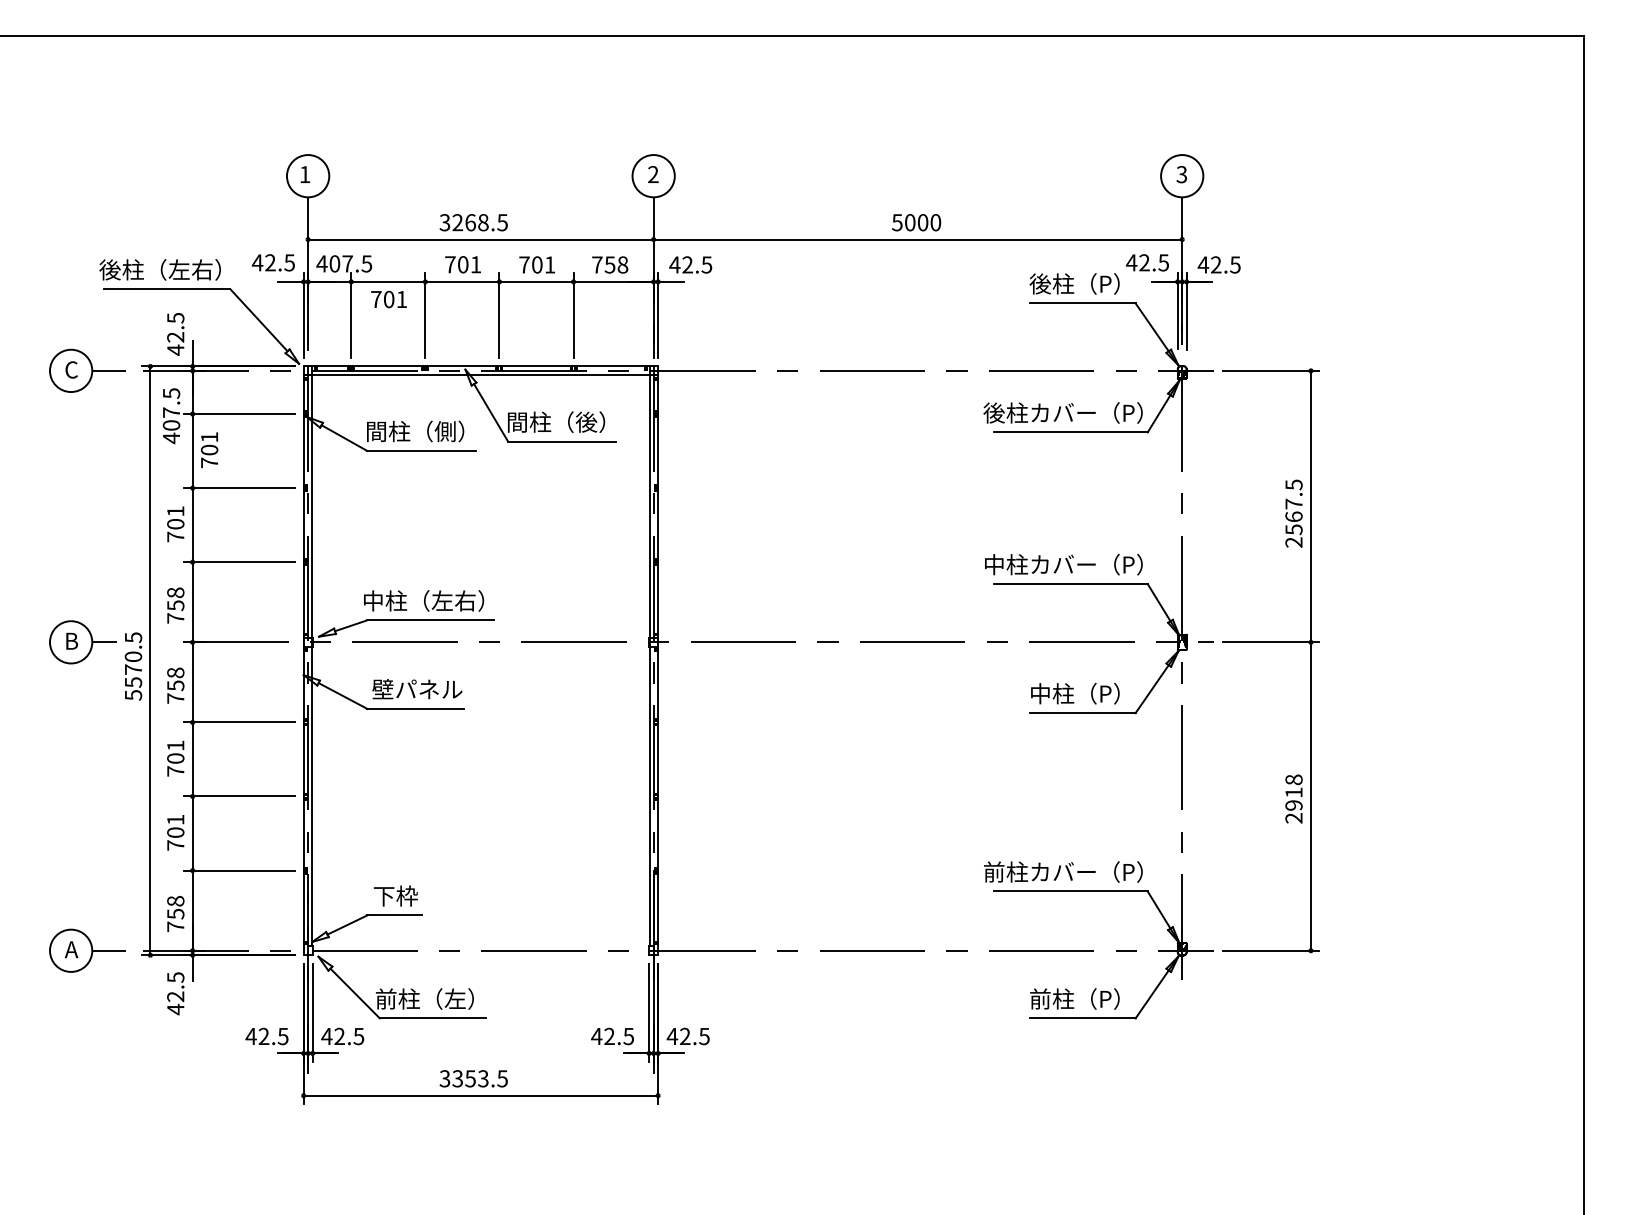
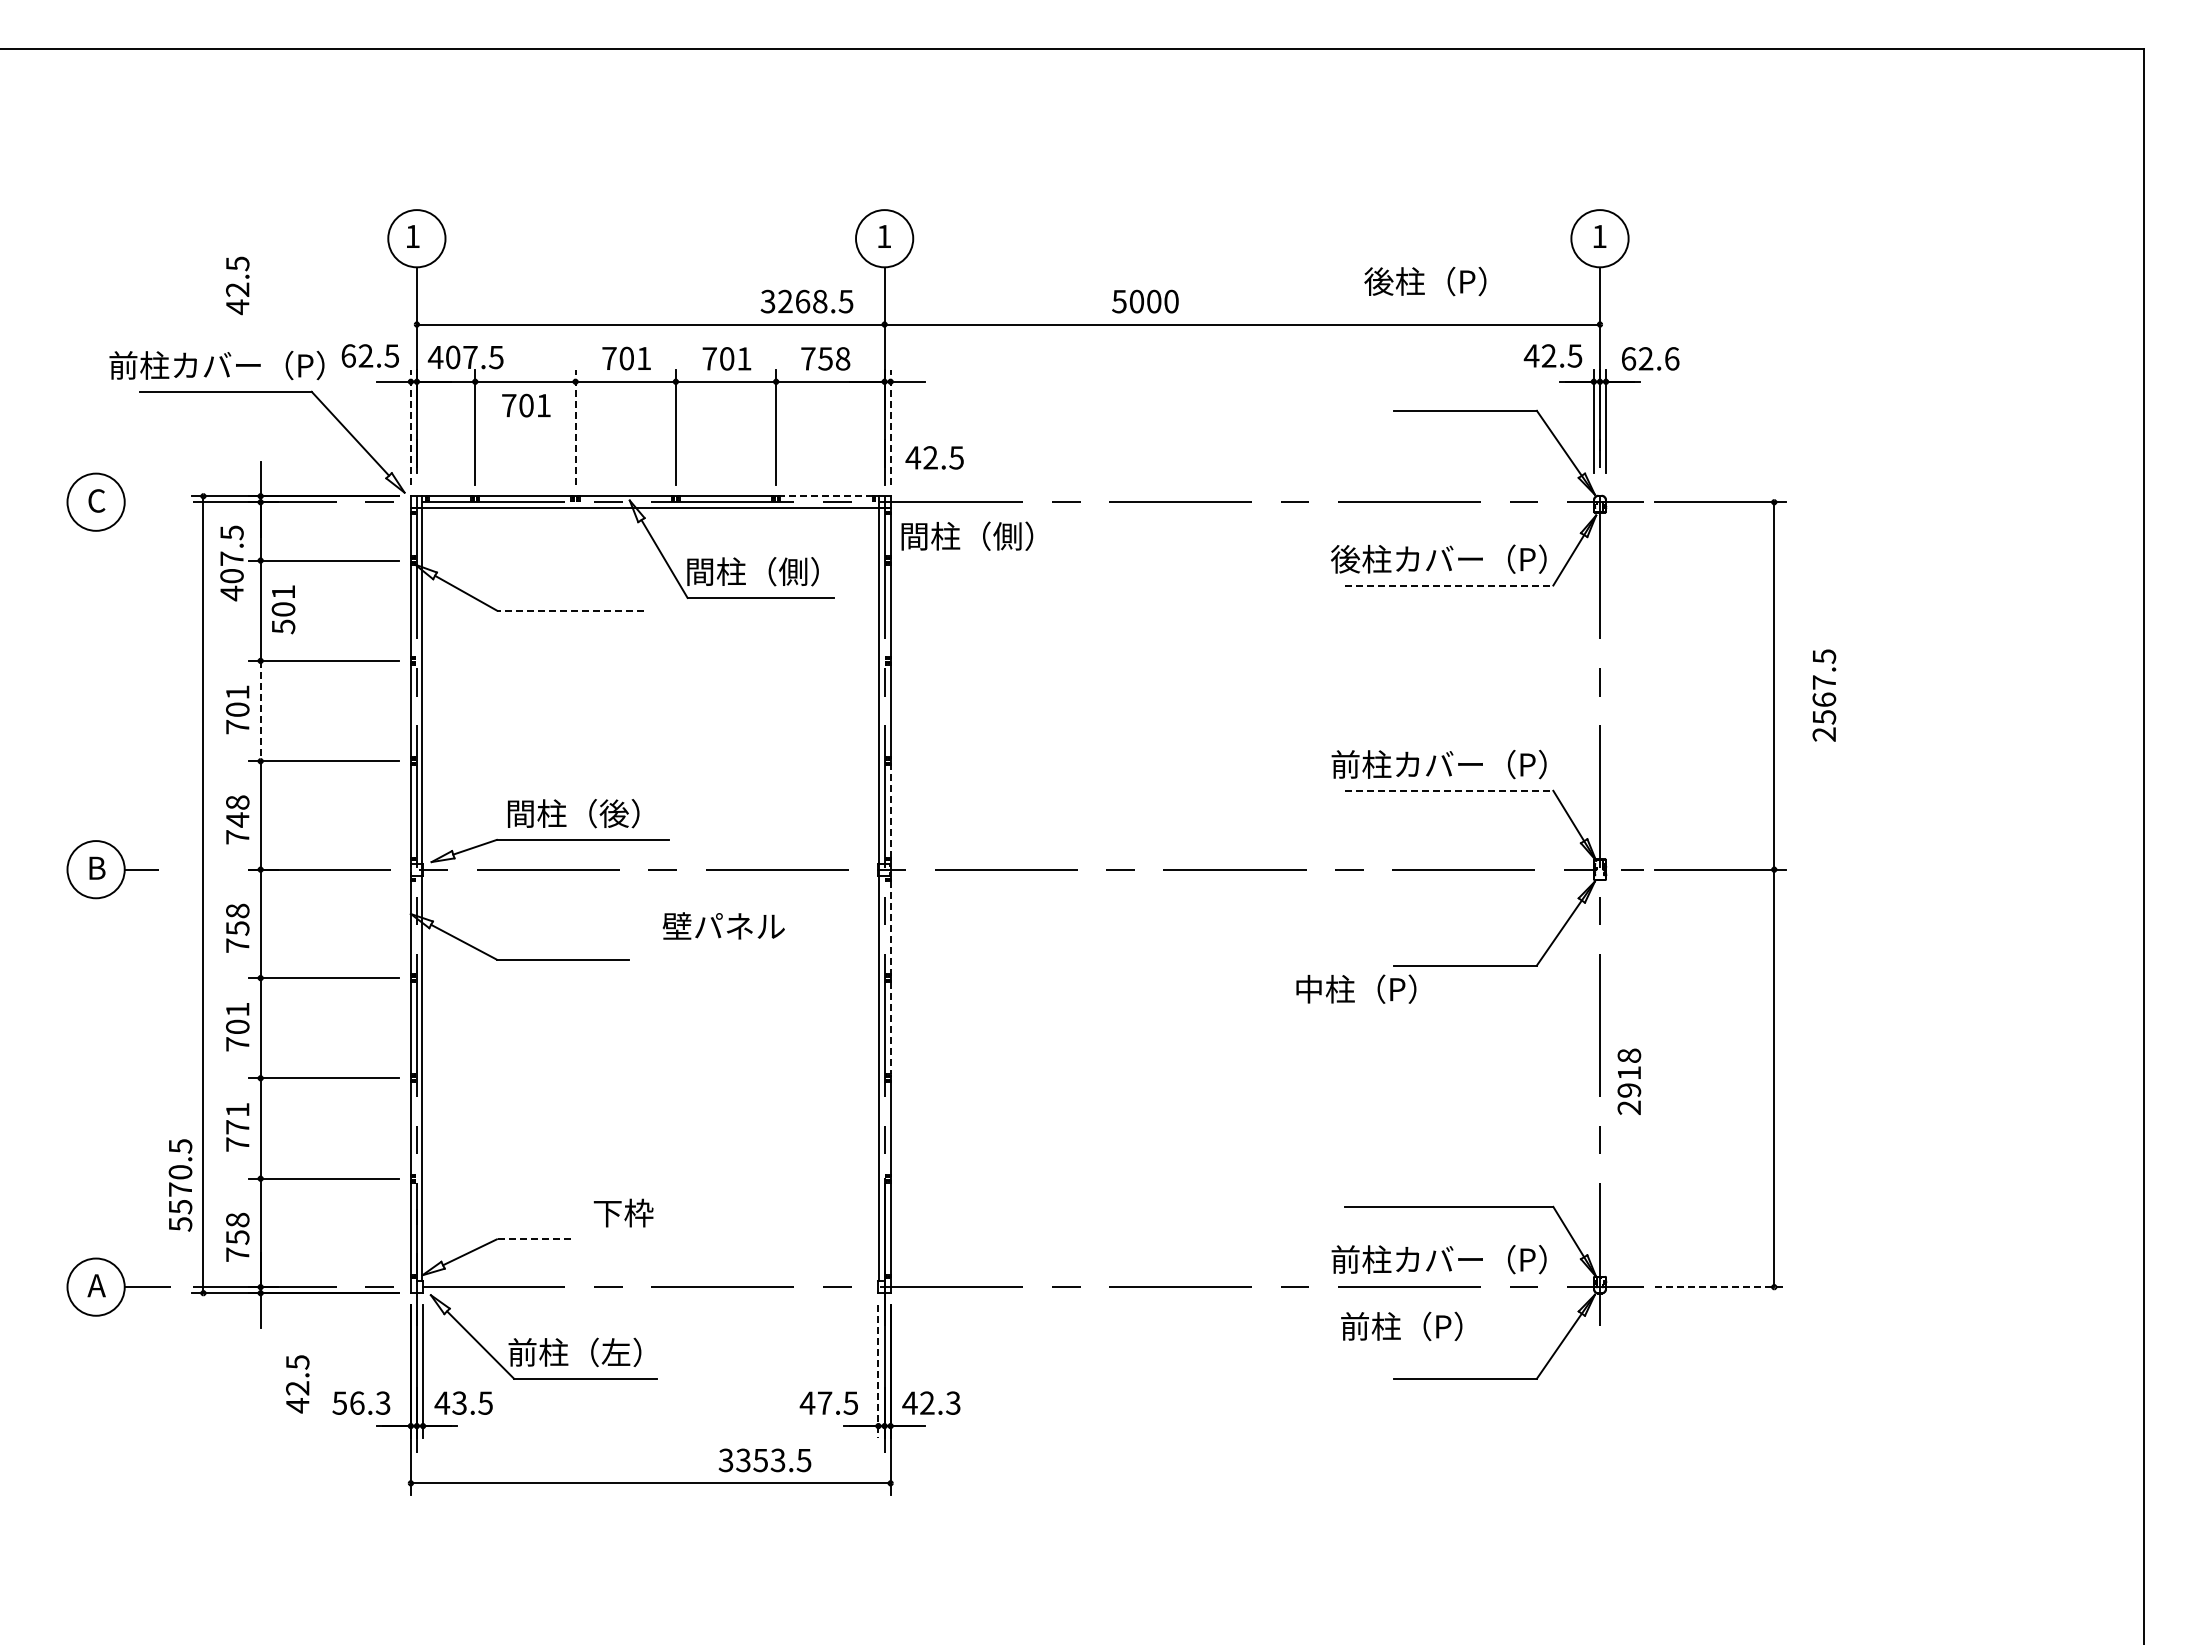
text: (653, 173) -> (884, 235), 2 -> 1
text: (1181, 174) -> (1599, 236), 3 -> 1
text: (473, 222) -> (806, 301), moved
text: (916, 222) -> (1145, 301), moved
text: (257, 262) -> (348, 355), 42.5 -> 62.5
text: (690, 264) -> (934, 457), moved
text: (1218, 264) -> (1649, 358), 42.5 -> 62.6
text: (160, 269) -> (216, 365), 後柱（左右） -> 前柱カバー（P）
text: (1074, 283) -> (1425, 281), moved
line: (303, 315) -> (410, 427), solid -> dashed
line: (425, 315) -> (575, 427), solid -> dashed
line: (658, 315) -> (890, 427), solid -> dashed
text: (175, 334) -> (237, 285), moved
line: (610, 366) -> (826, 496), solid -> dashed
line: (109, 371) -> (147, 502), removed
text: (586, 422) -> (793, 571), 間柱（後） -> 間柱（側）
text: (415, 430) -> (967, 535), moved
line: (1071, 432) -> (1449, 585), solid -> dashed
line: (420, 450) -> (569, 610), solid -> dashed
text: (209, 462) -> (283, 626), 701 -> 501
text: (1294, 513) -> (1824, 695), moved
line: (192, 525) -> (260, 711), solid -> dashed
text: (994, 564) -> (1345, 764), 中柱カバー（P） -> 前柱カバー（P）
line: (1071, 583) -> (1449, 790), solid -> dashed
line: (658, 599) -> (890, 811), solid -> dashed
text: (423, 600) -> (573, 813), 中柱（左右） -> 間柱（後）
text: (175, 605) -> (237, 819), 758 -> 748
text: (133, 666) -> (180, 1185), moved
line: (658, 685) -> (890, 928), solid -> dashed
text: (417, 688) -> (723, 925), moved
text: (1075, 693) -> (1356, 988), moved
line: (658, 759) -> (890, 1028), solid -> dashed
text: (1294, 798) -> (1629, 1081), moved
text: (175, 832) -> (237, 1127), 701 -> 771
text: (1062, 871) -> (1438, 1259), moved
text: (395, 895) -> (623, 1212), moved
line: (394, 915) -> (533, 1239), solid -> dashed
line: (1271, 951) -> (1720, 1287), solid -> dashed
text: (175, 993) -> (297, 1384), moved
text: (1074, 998) -> (1401, 1325), moved
line: (649, 1013) -> (878, 1371), solid -> dashed
text: (267, 1036) -> (361, 1402), 42.5 -> 56.3
text: (339, 1036) -> (459, 1403), 42.5 -> 43.5
text: (609, 1036) -> (824, 1402), 42.5 -> 47.5
text: (704, 1036) -> (953, 1402), 42.5 -> 42.3
text: (473, 1078) -> (764, 1460), moved

